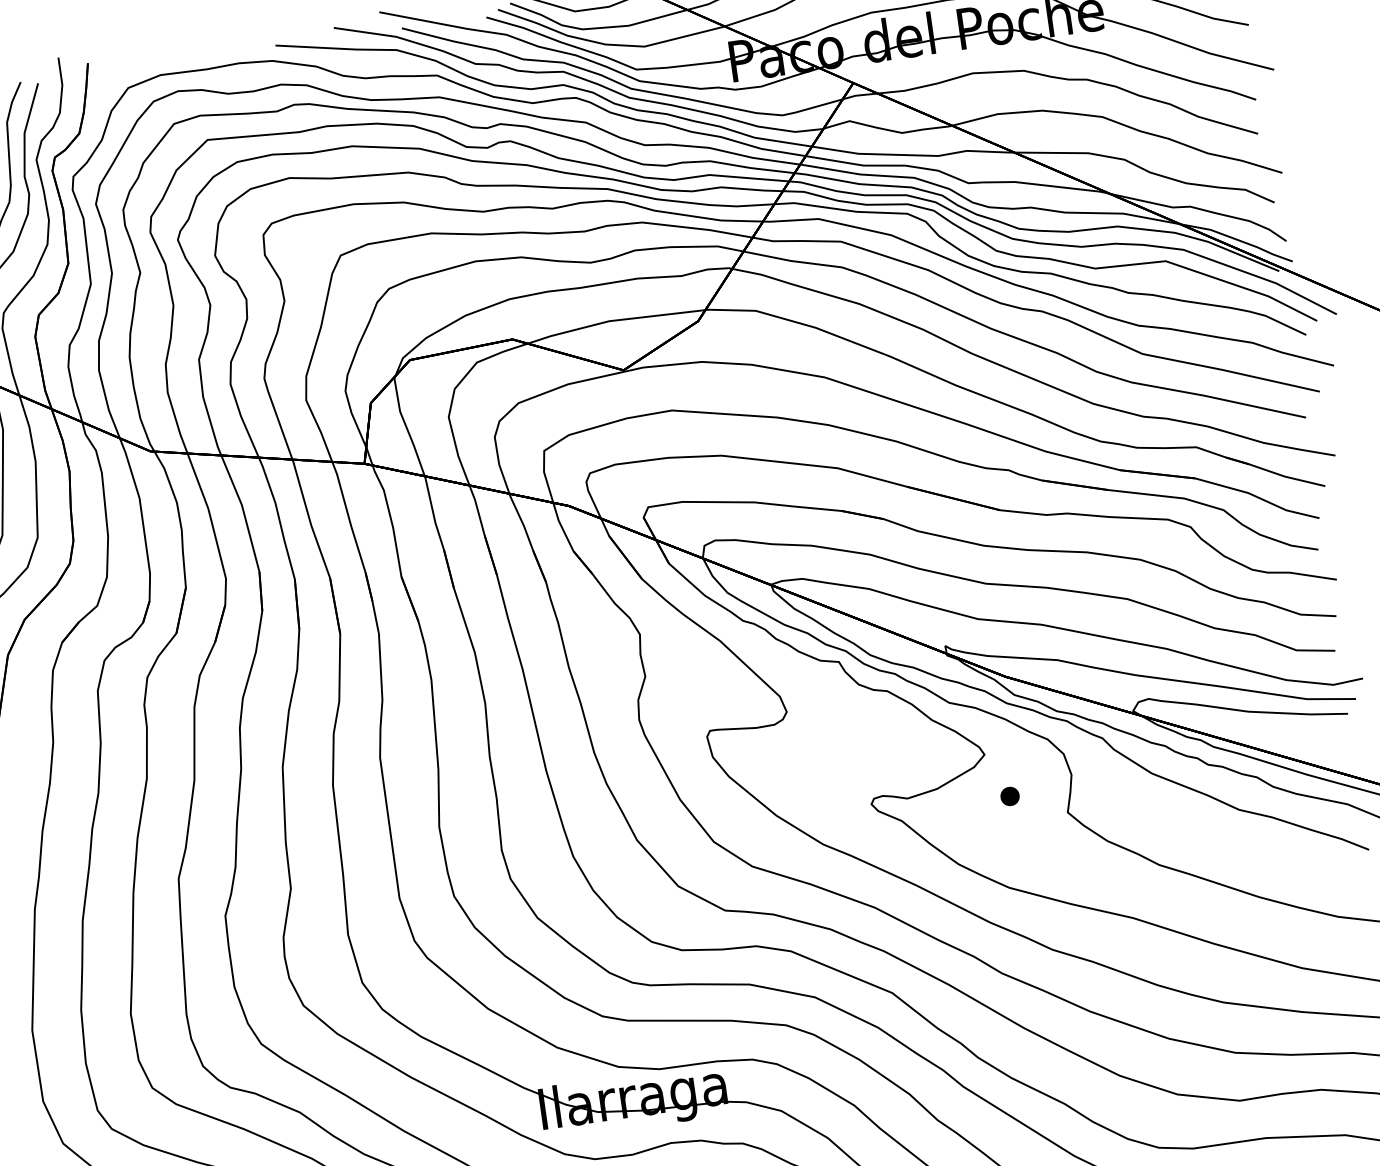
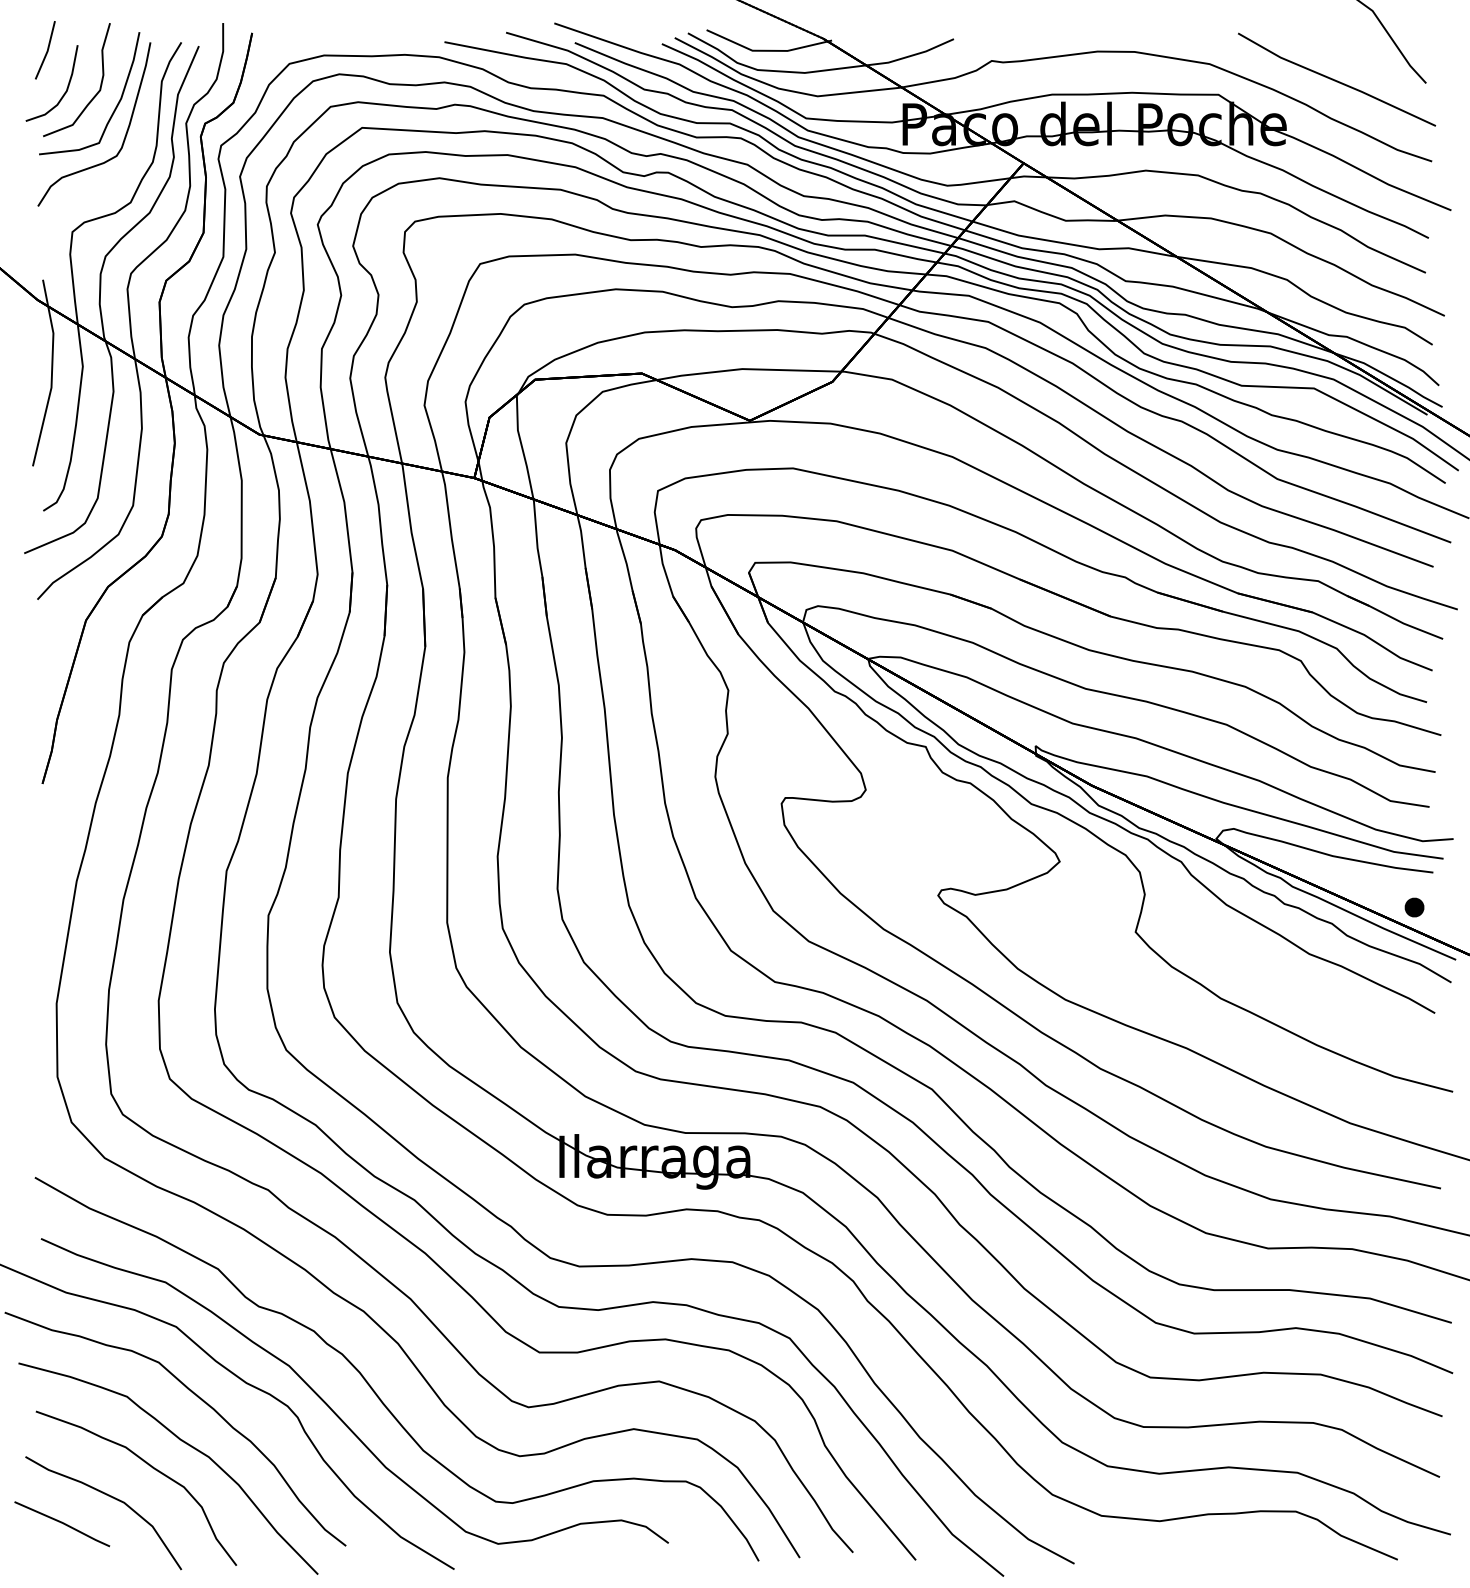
part: (1010, 796) -> (1414, 907), moved

